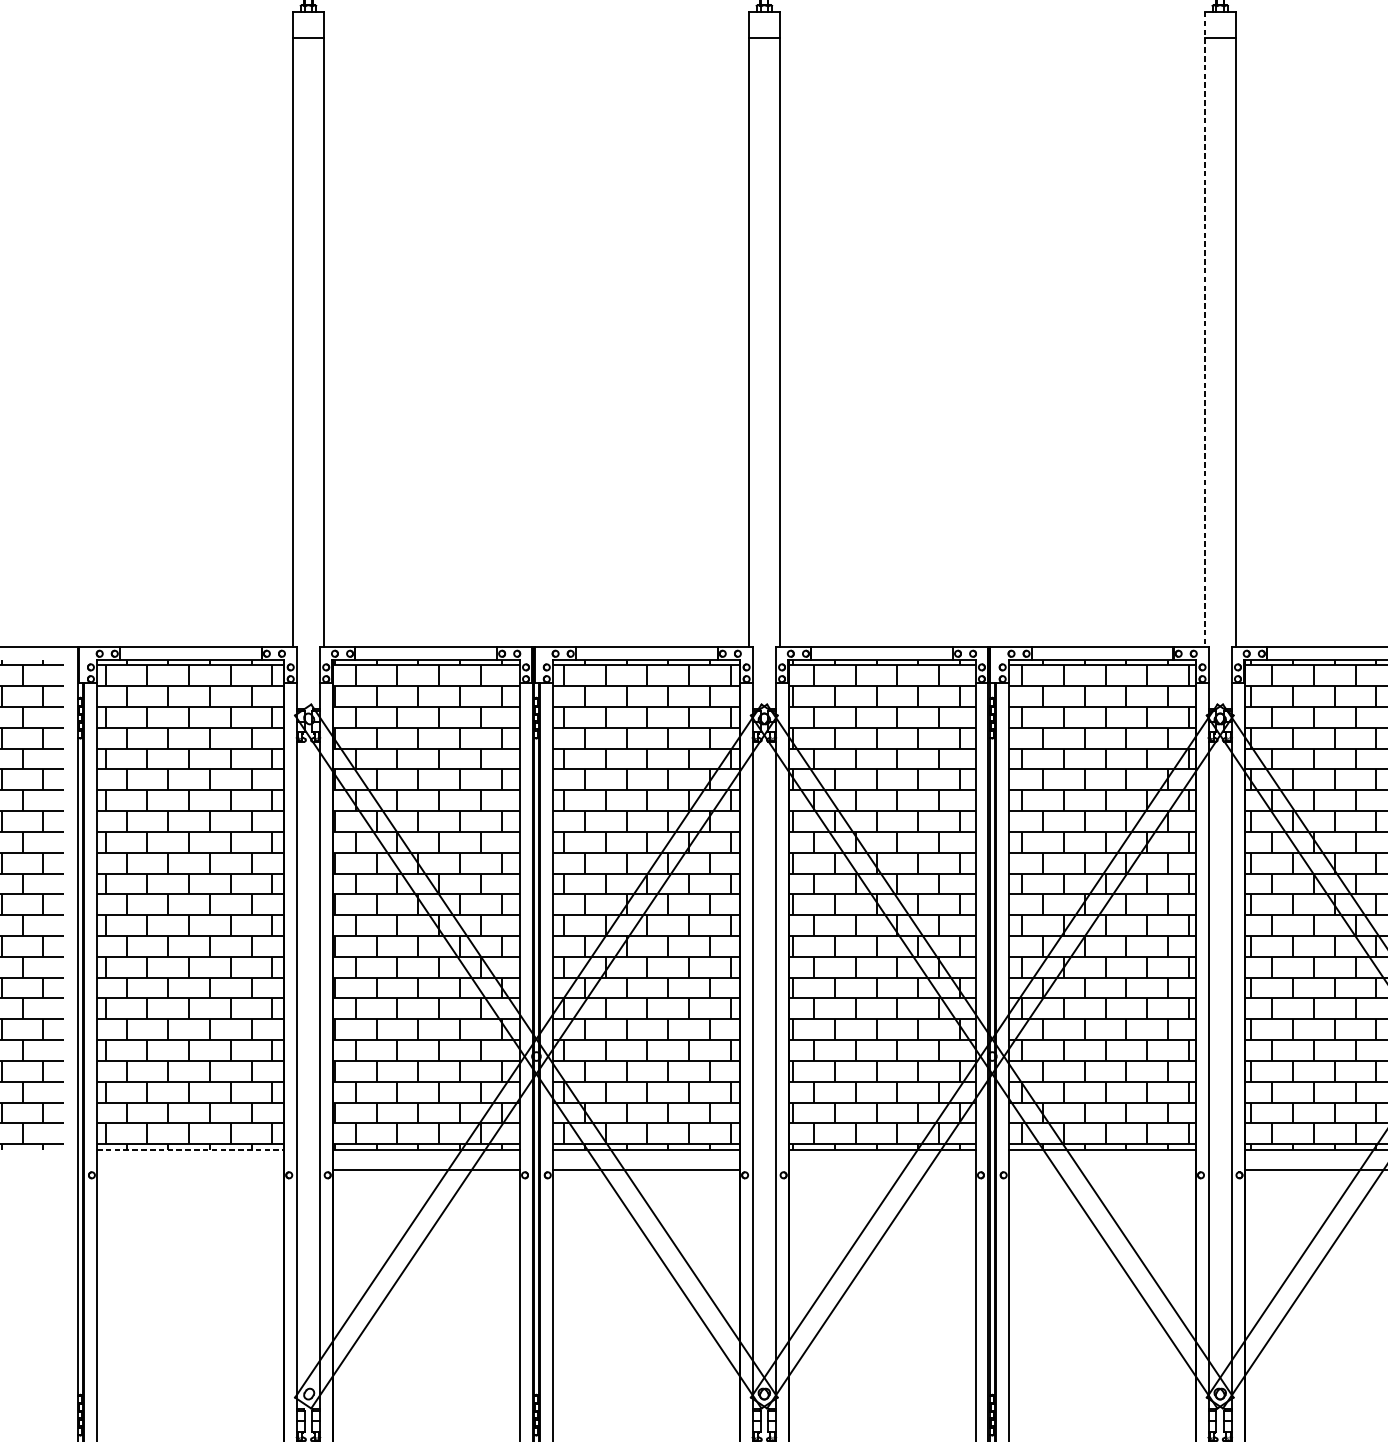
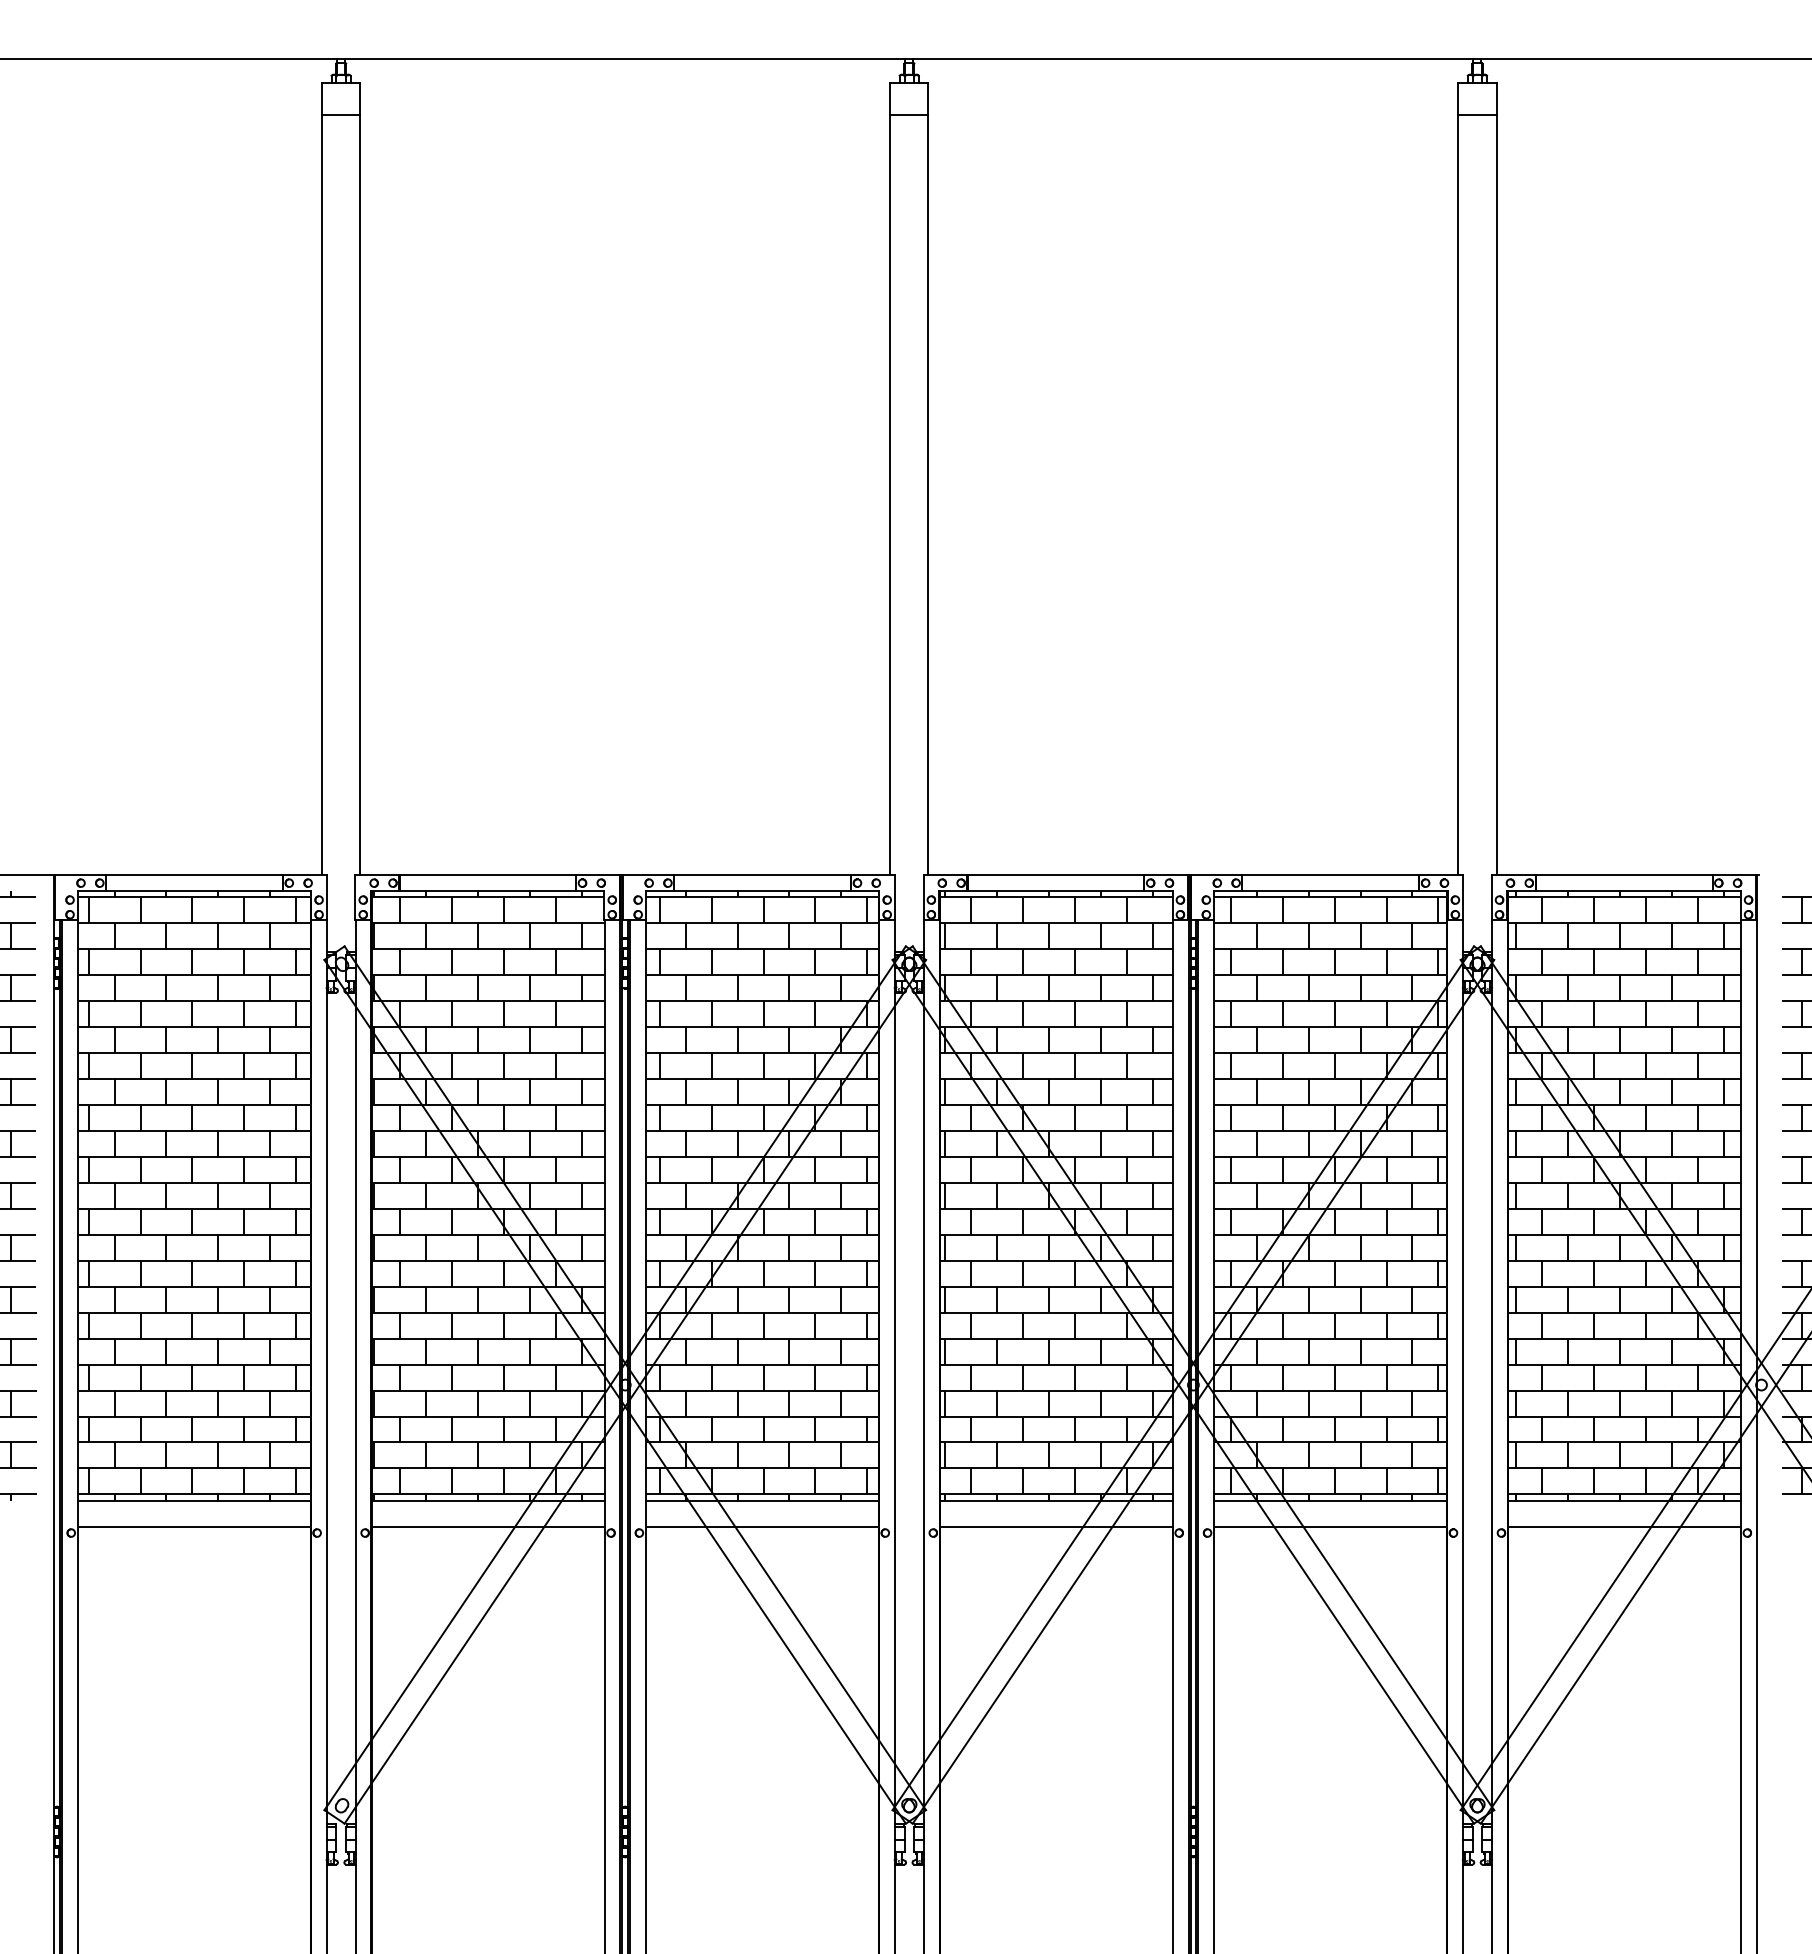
line: (1205, 329) -> (1458, 479), dashed -> solid
line: (190, 1149) -> (194, 1501), dashed -> solid
line: (189, 1170) -> (193, 1526), added
line: (881, 1170) -> (1055, 1526), added
line: (1101, 1170) -> (1329, 1526), added

